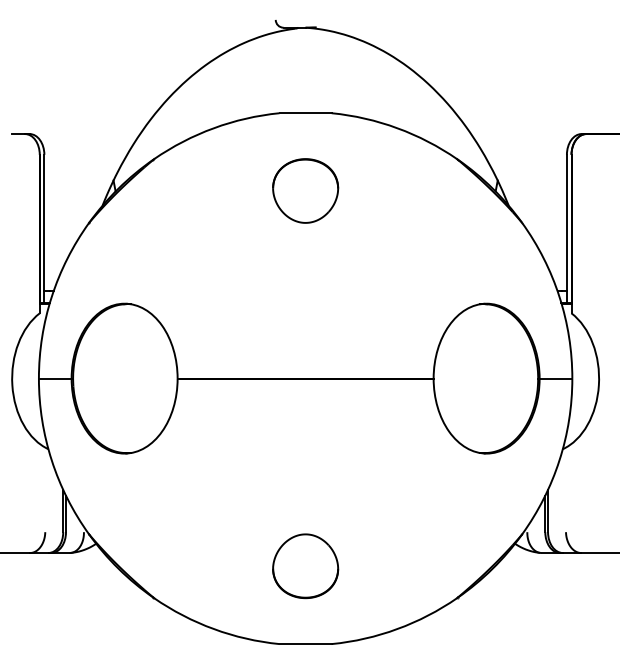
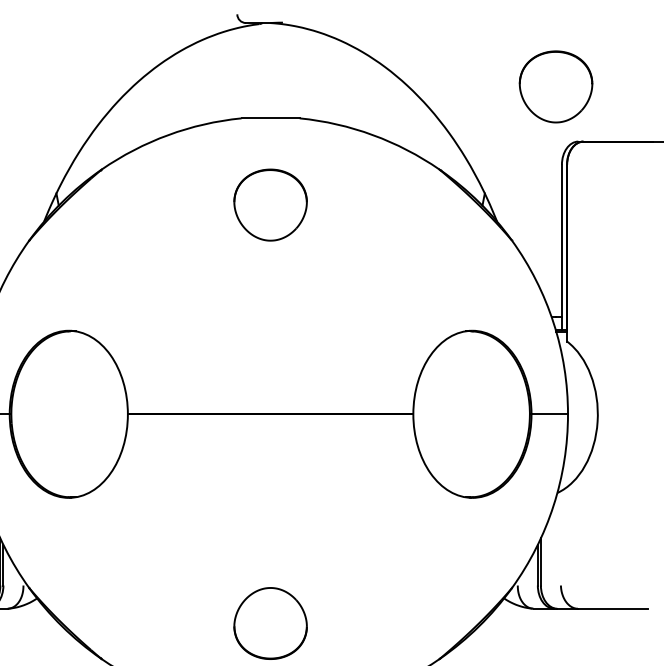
part: (561, 84) -> (555, 86), added

